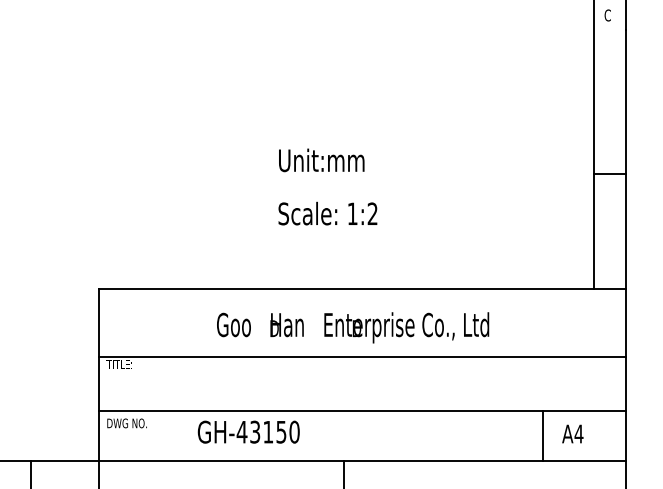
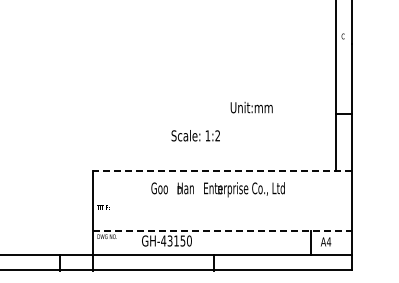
text: (321, 160) -> (251, 107), moved
text: (327, 213) -> (195, 135), moved
line: (361, 288) -> (222, 170), solid -> dashed
line: (361, 357) -> (222, 204), removed
line: (364, 410) -> (223, 230), solid -> dashed

